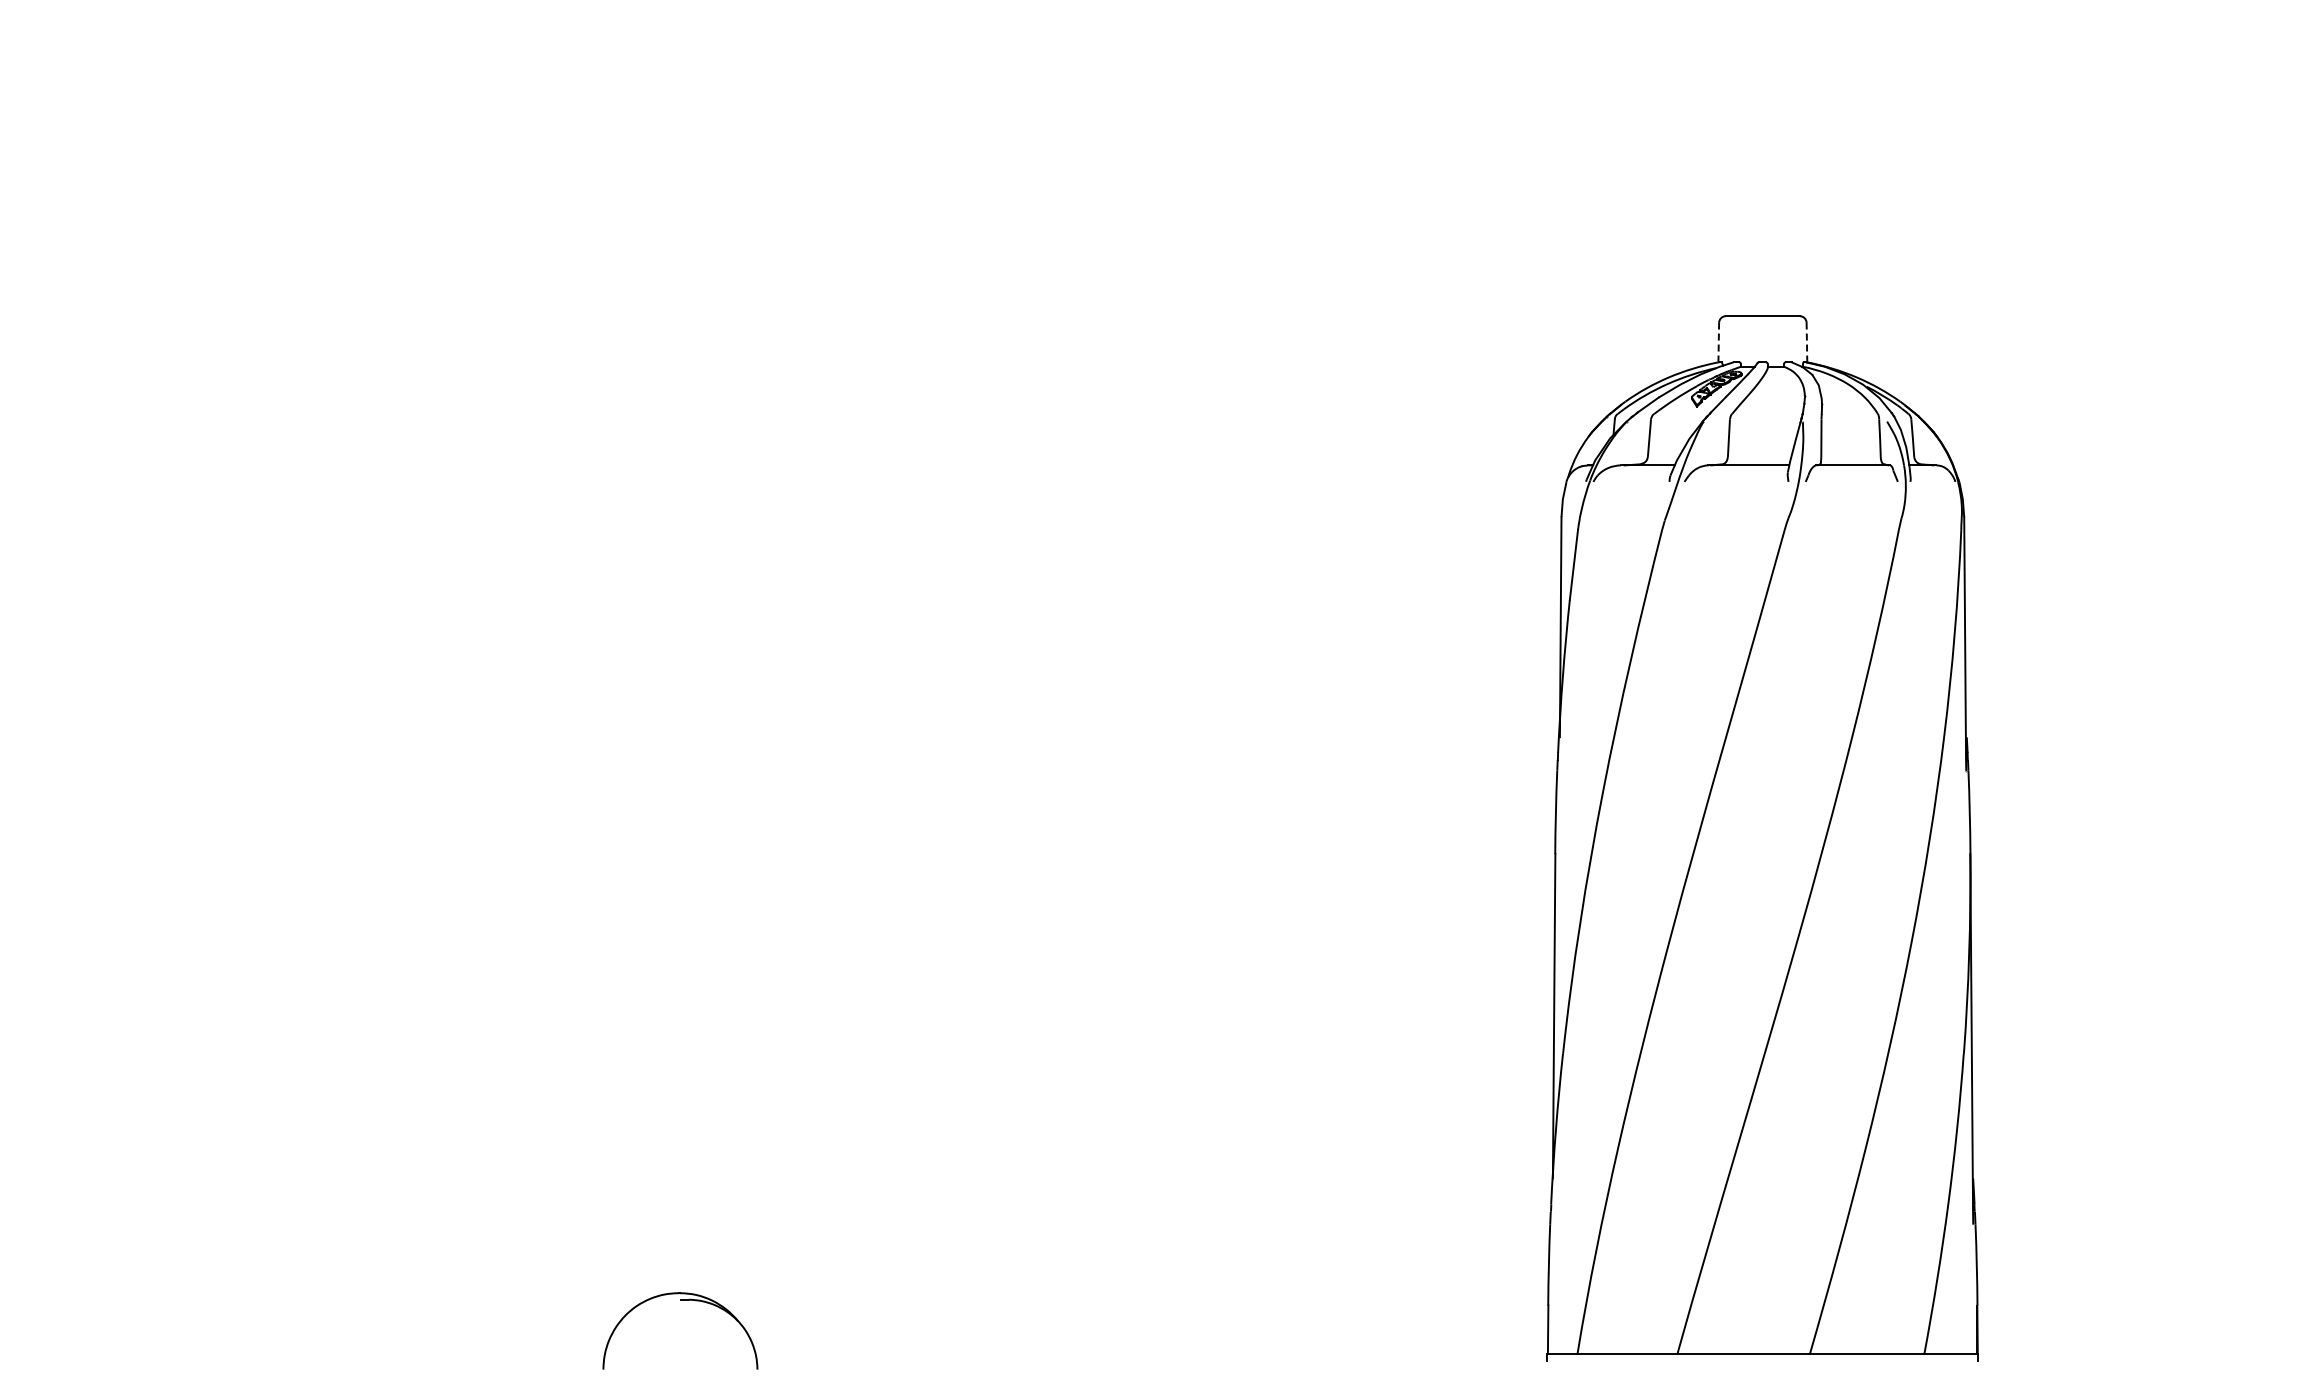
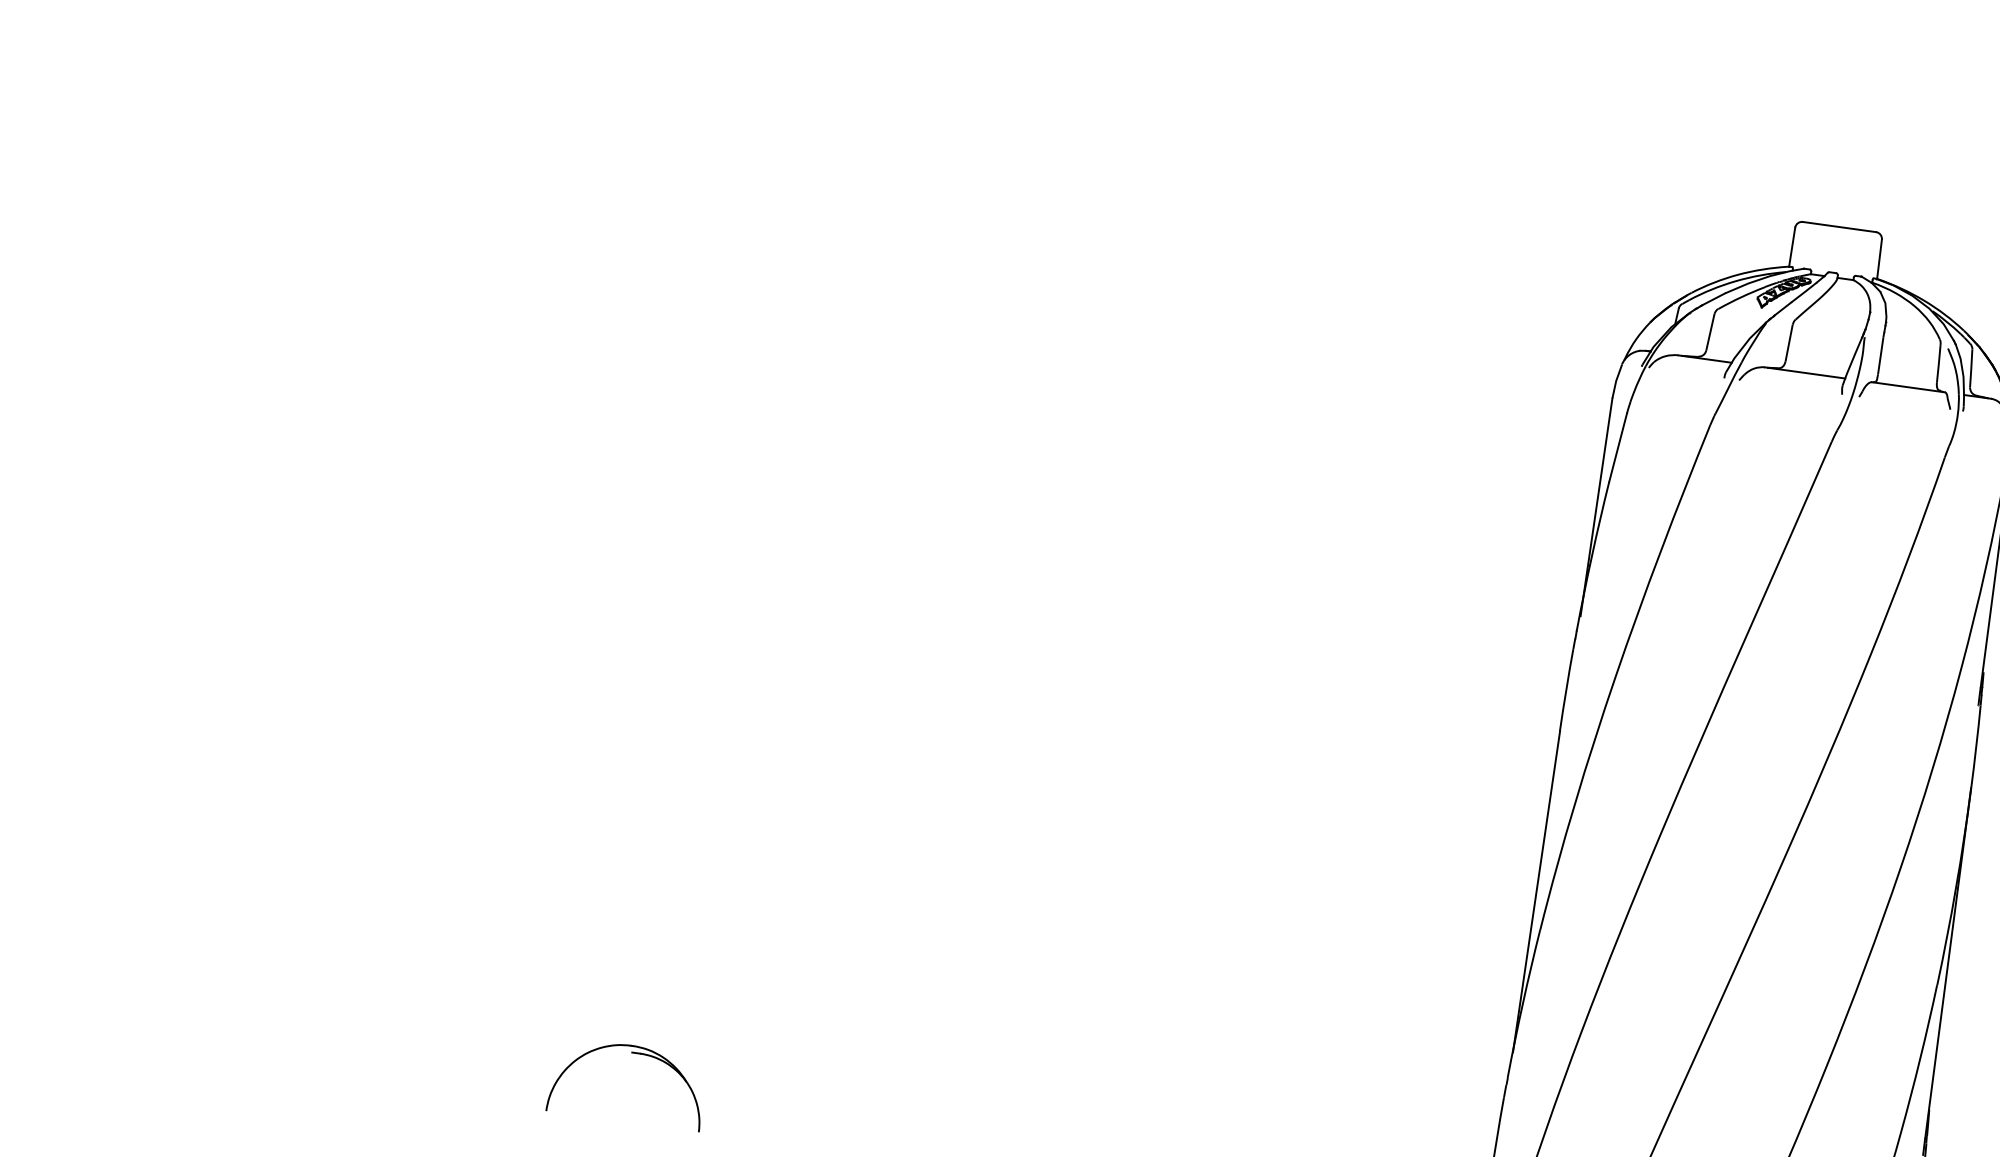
line: (1718, 342) -> (1791, 247), dashed -> solid
line: (1806, 342) -> (1879, 259), dashed -> solid

